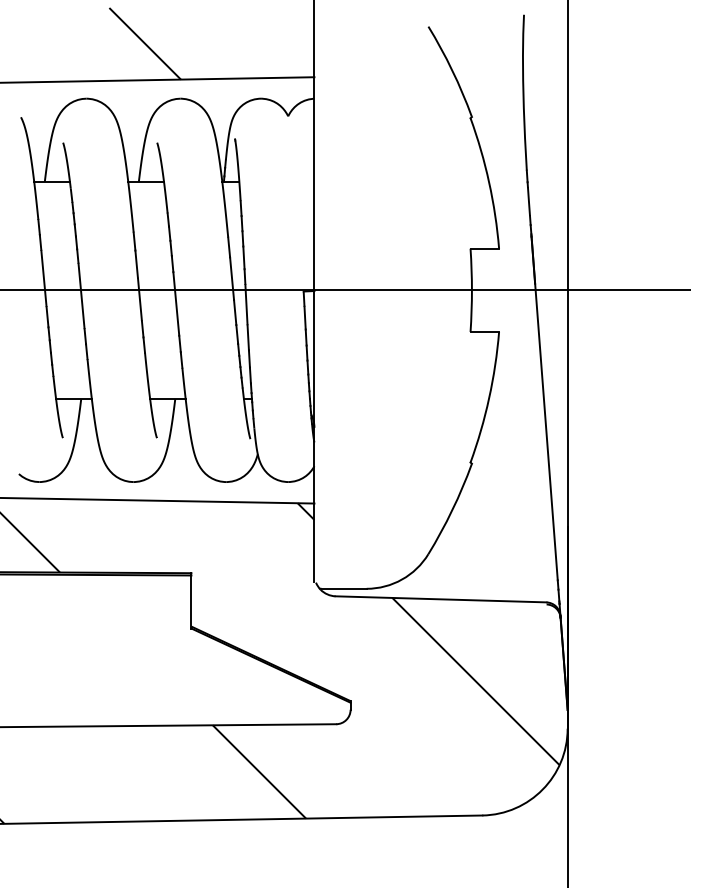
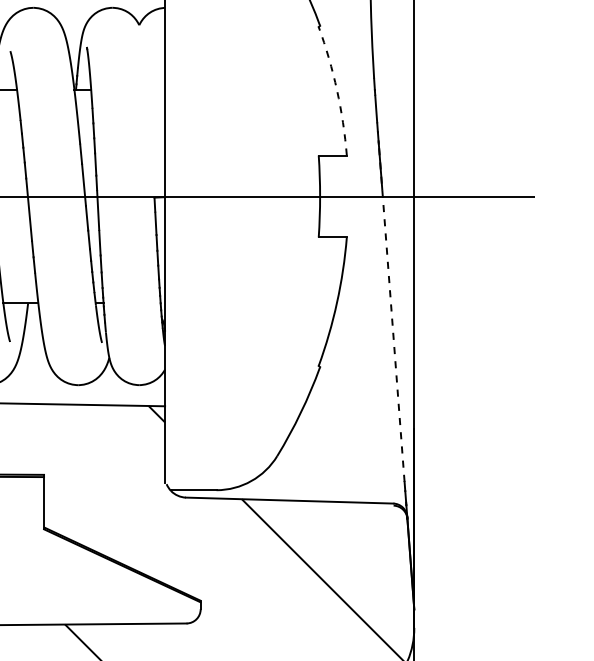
arc: (489, 182) -> (337, 90), solid -> dashed
line: (544, 408) -> (391, 312), solid -> dashed

